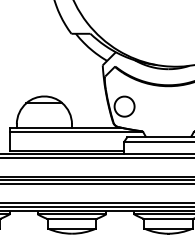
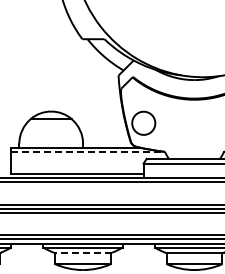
line: (76, 131) -> (88, 152), solid -> dashed
line: (72, 218) -> (83, 252), solid -> dashed

